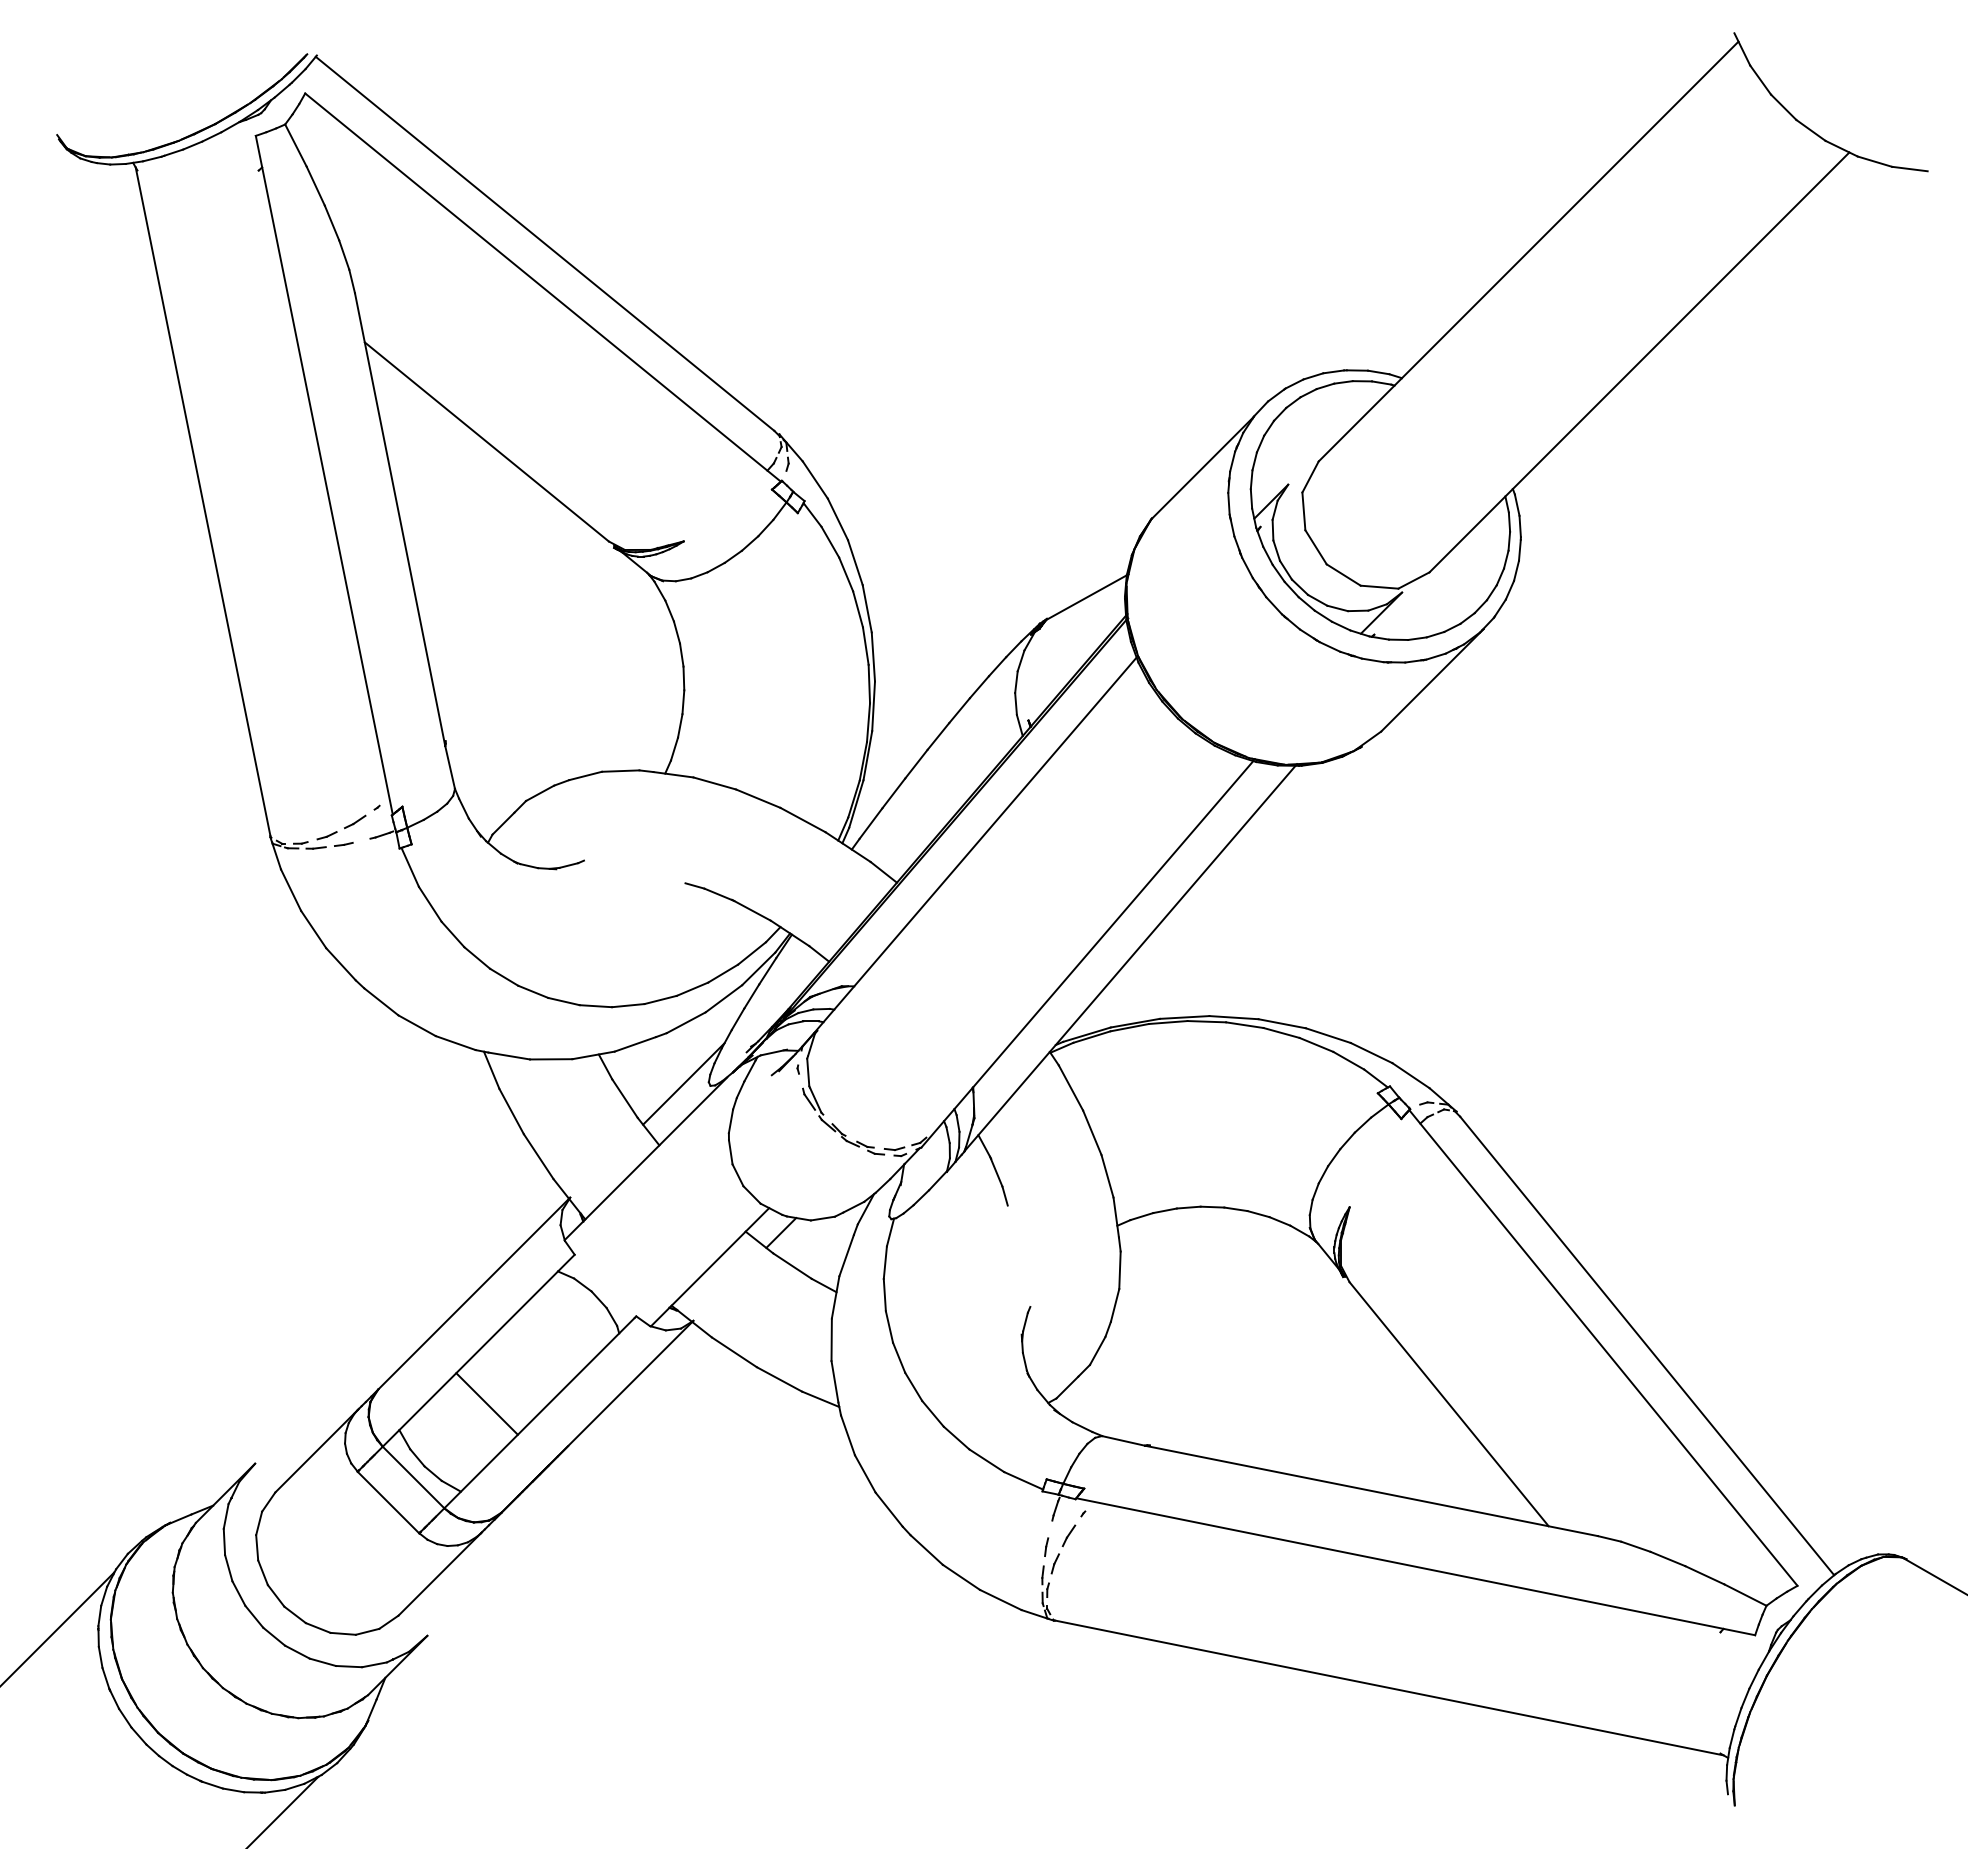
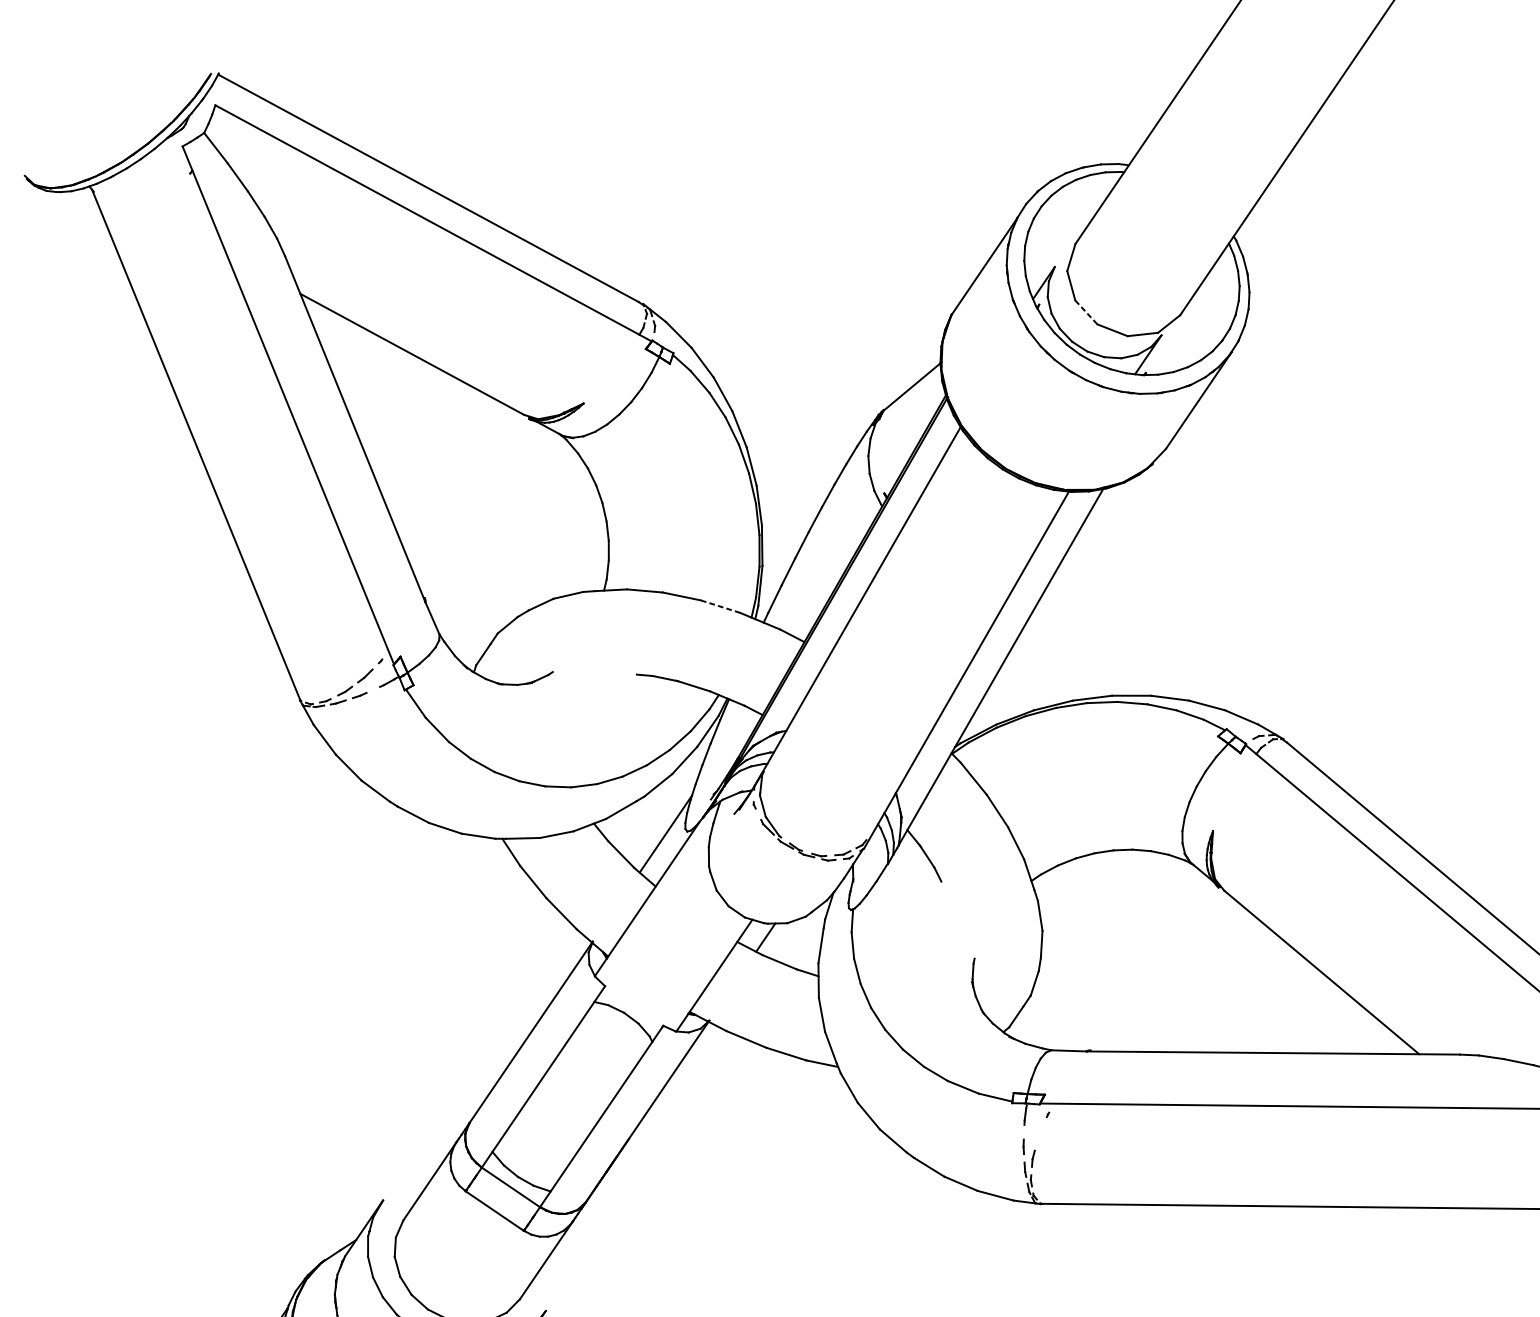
line: (1316, 547) -> (1086, 312), solid -> dashed
line: (803, 820) -> (720, 606), solid -> dashed
line: (486, 1403) -> (557, 1117), removed
part: (1068, 1535) -> (1039, 1134), removed

